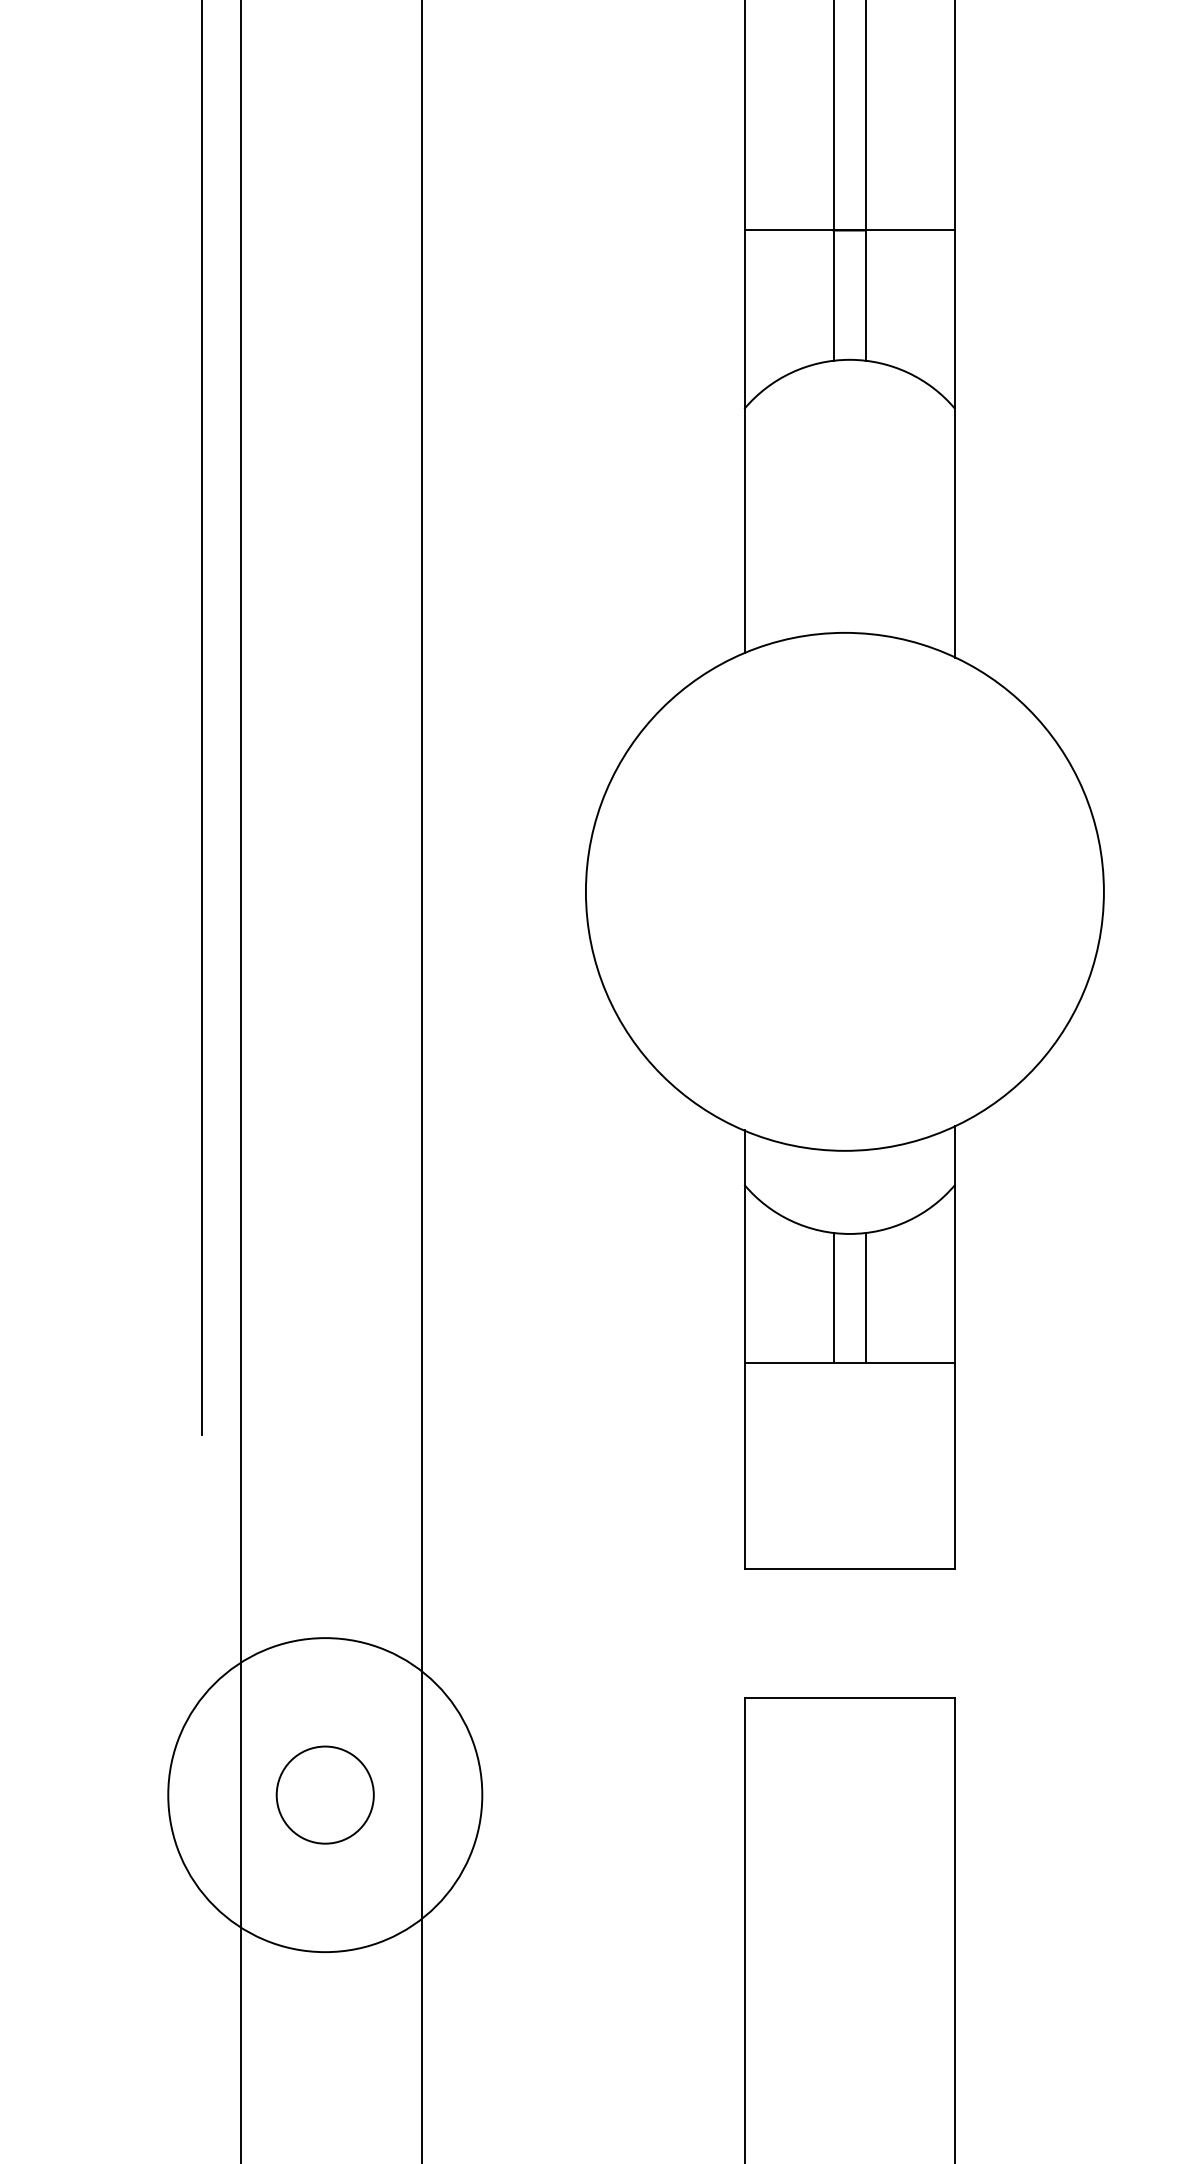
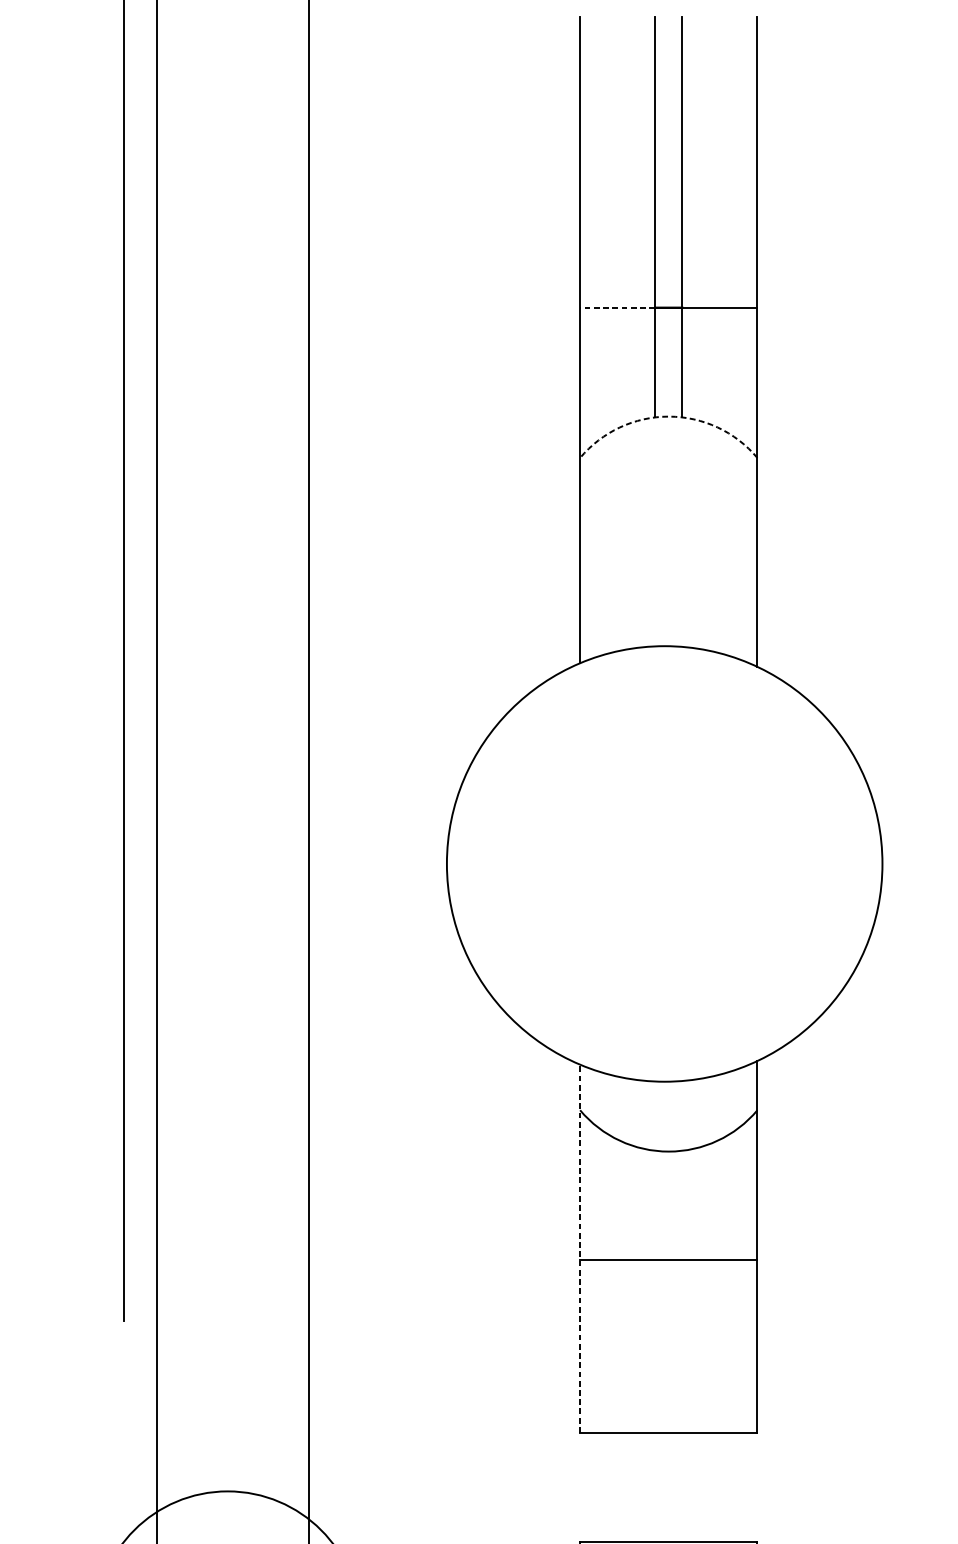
line: (789, 230) -> (618, 307), solid -> dashed
arc: (849, 359) -> (668, 416), solid -> dashed
line: (833, 1298) -> (655, 1205), removed
line: (865, 1298) -> (681, 1205), removed
line: (744, 1348) -> (580, 1247), solid -> dashed

